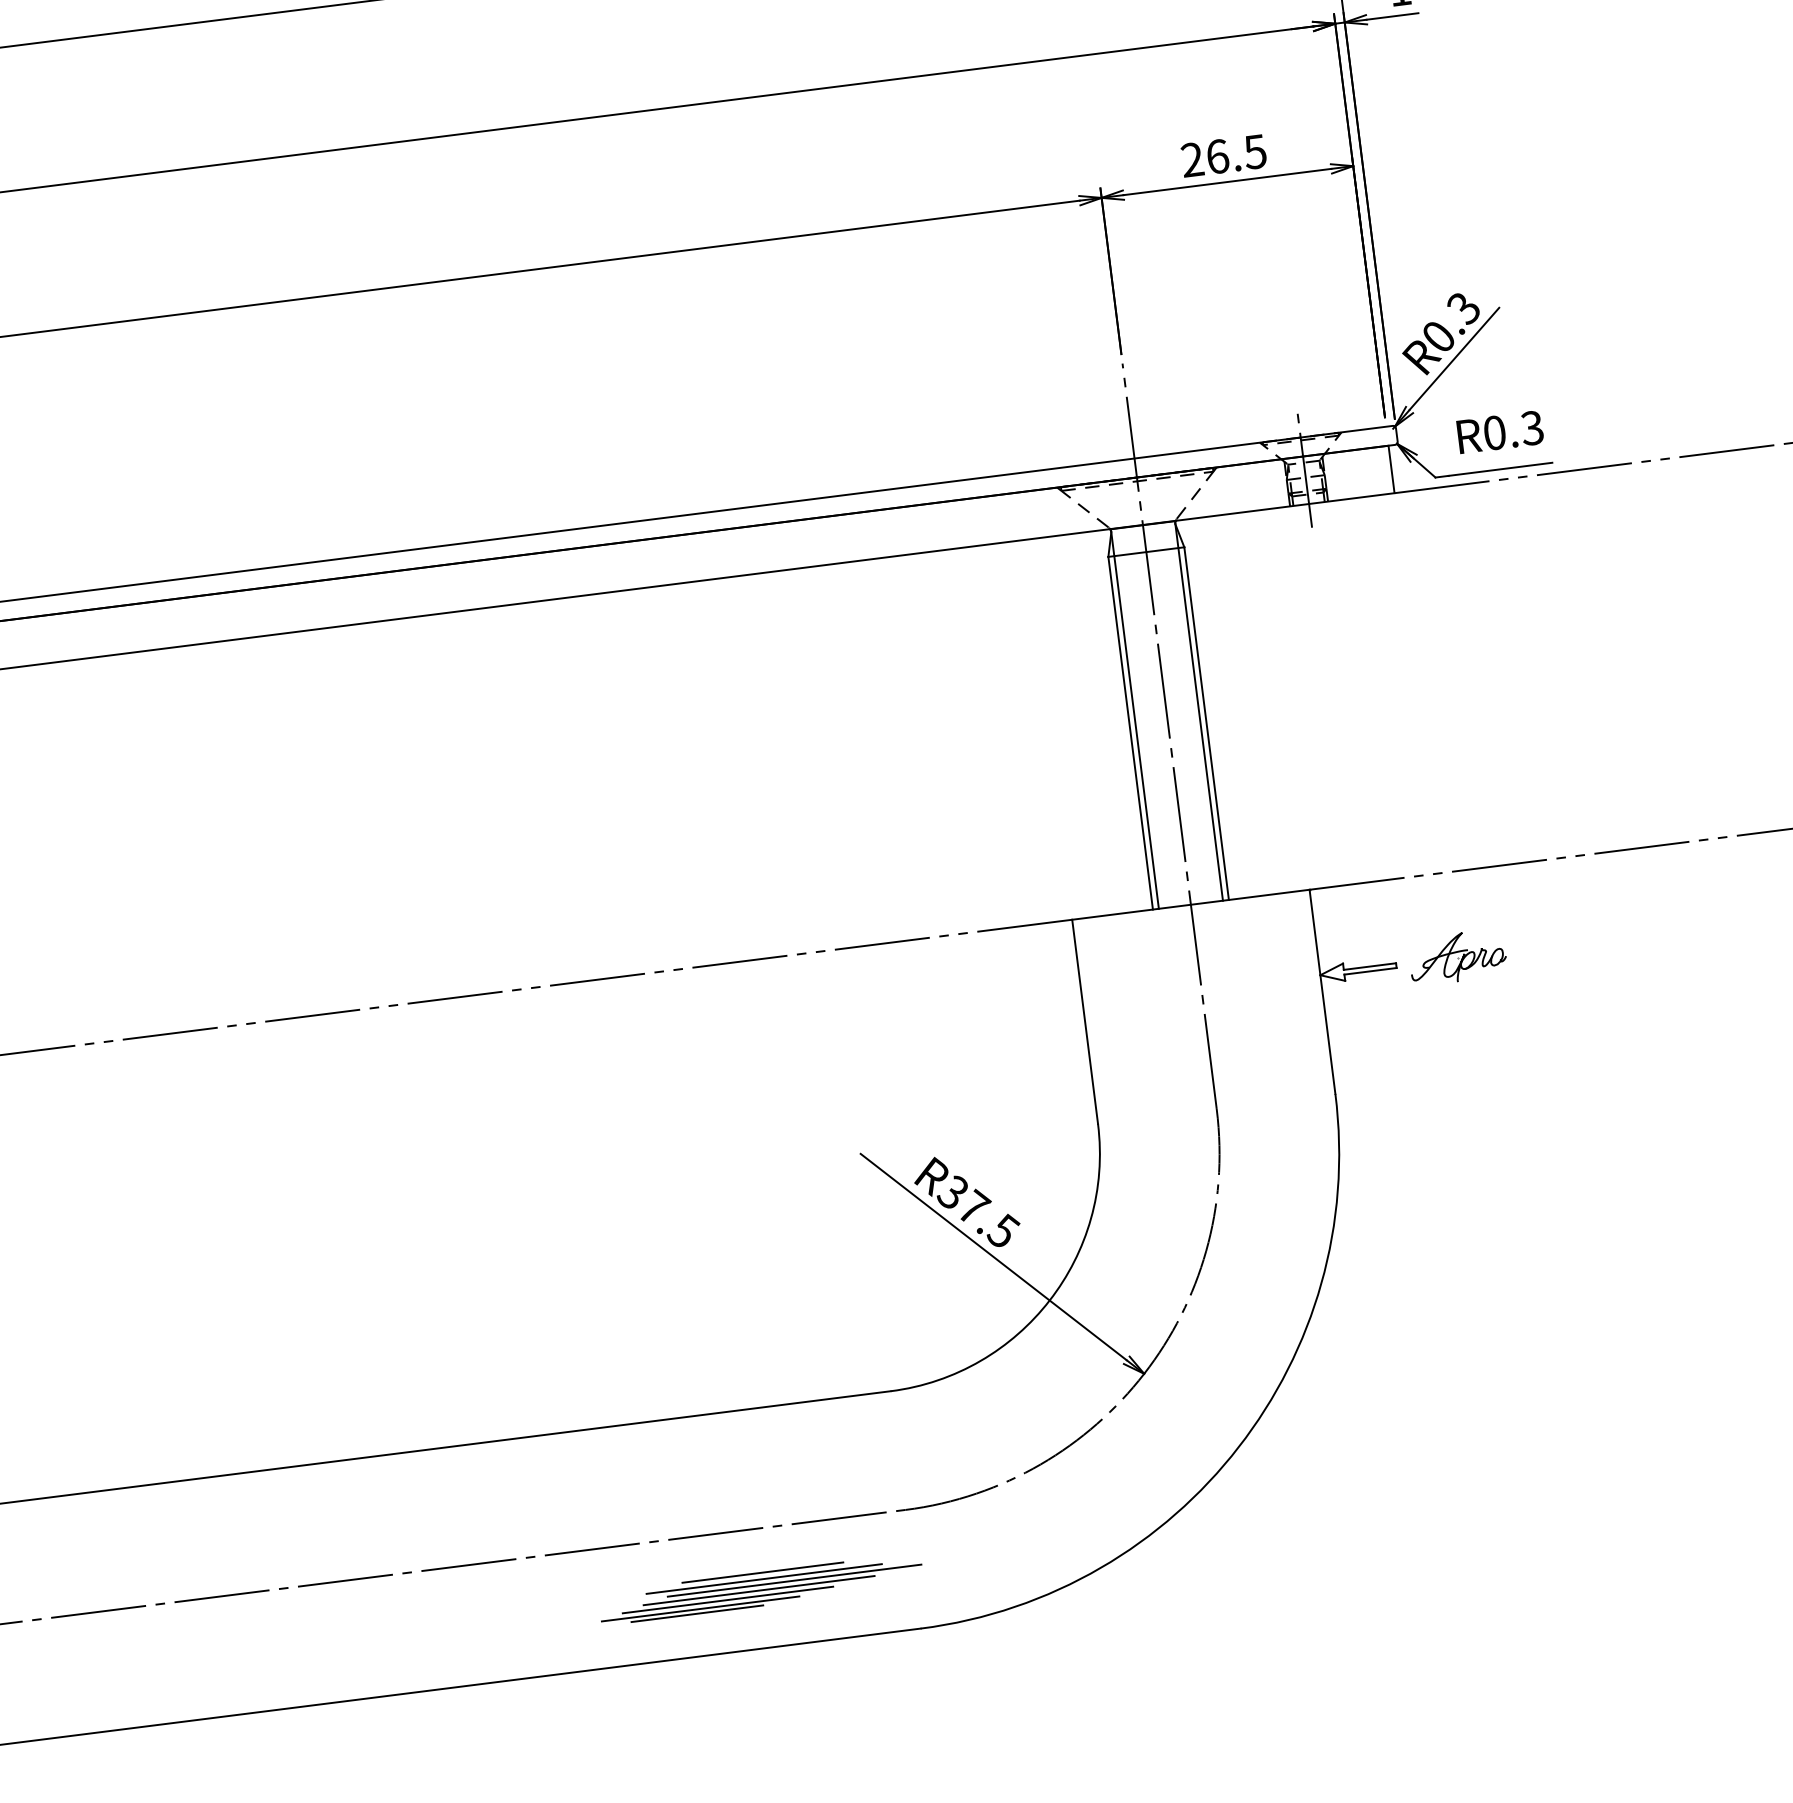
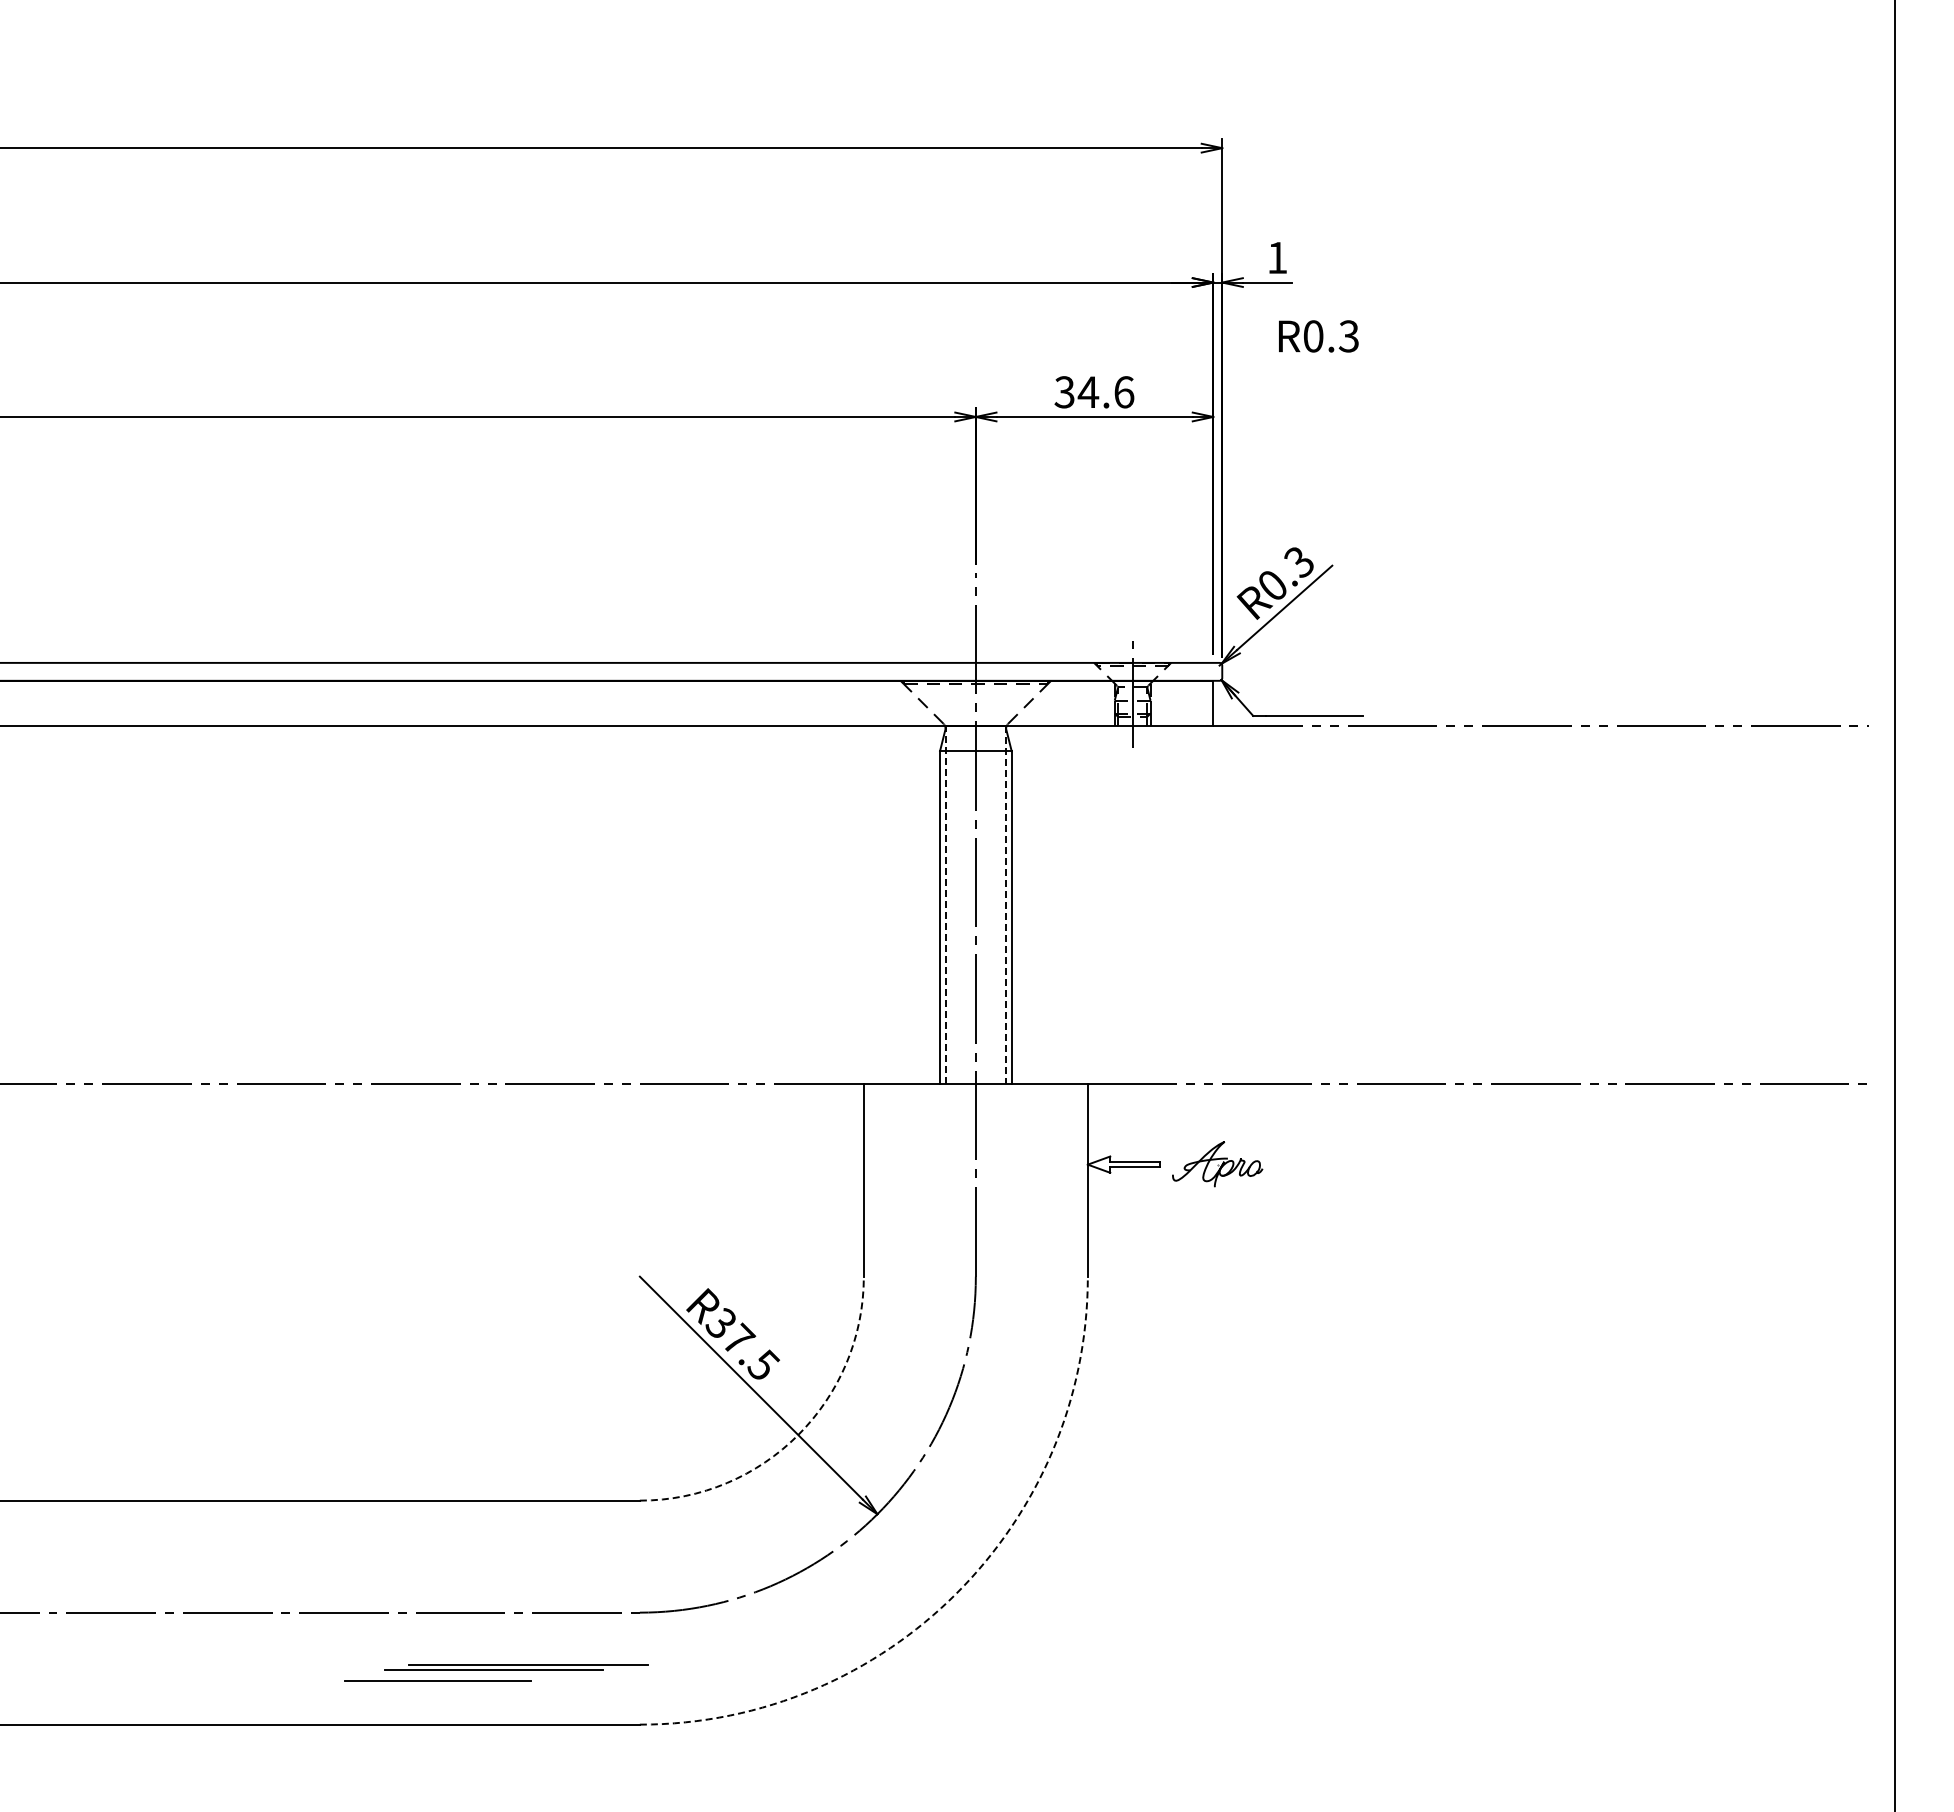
text: (1224, 156) -> (1094, 392), 26.5 -> 34.6
text: (1500, 432) -> (1318, 336), moved
line: (1199, 711) -> (1006, 905), solid -> dashed
line: (1134, 718) -> (945, 904), solid -> dashed
arc: (1050, 1300) -> (798, 1435), solid -> dashed
arc: (1238, 1447) -> (956, 1593), solid -> dashed
line: (762, 1573) -> (499, 1654), removed
line: (764, 1579) -> (500, 1660), removed
line: (728, 1600) -> (464, 1675), removed
line: (697, 1613) -> (434, 1684), removed

